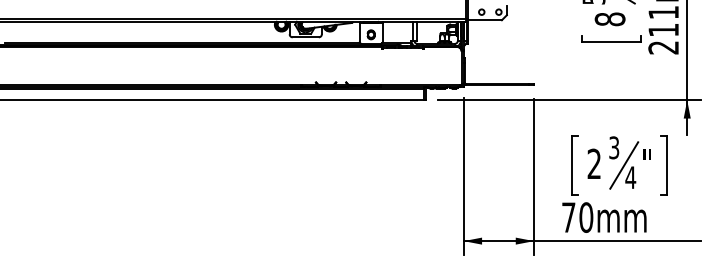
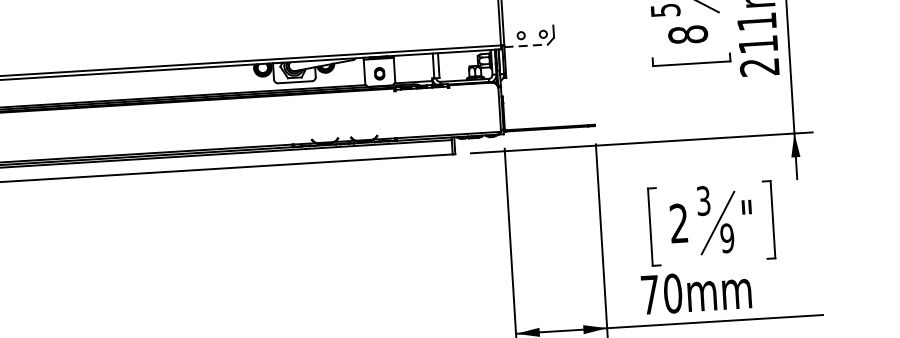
line: (485, 20) -> (526, 46), solid -> dashed
text: (630, 177) -> (727, 238), 4 -> 9

